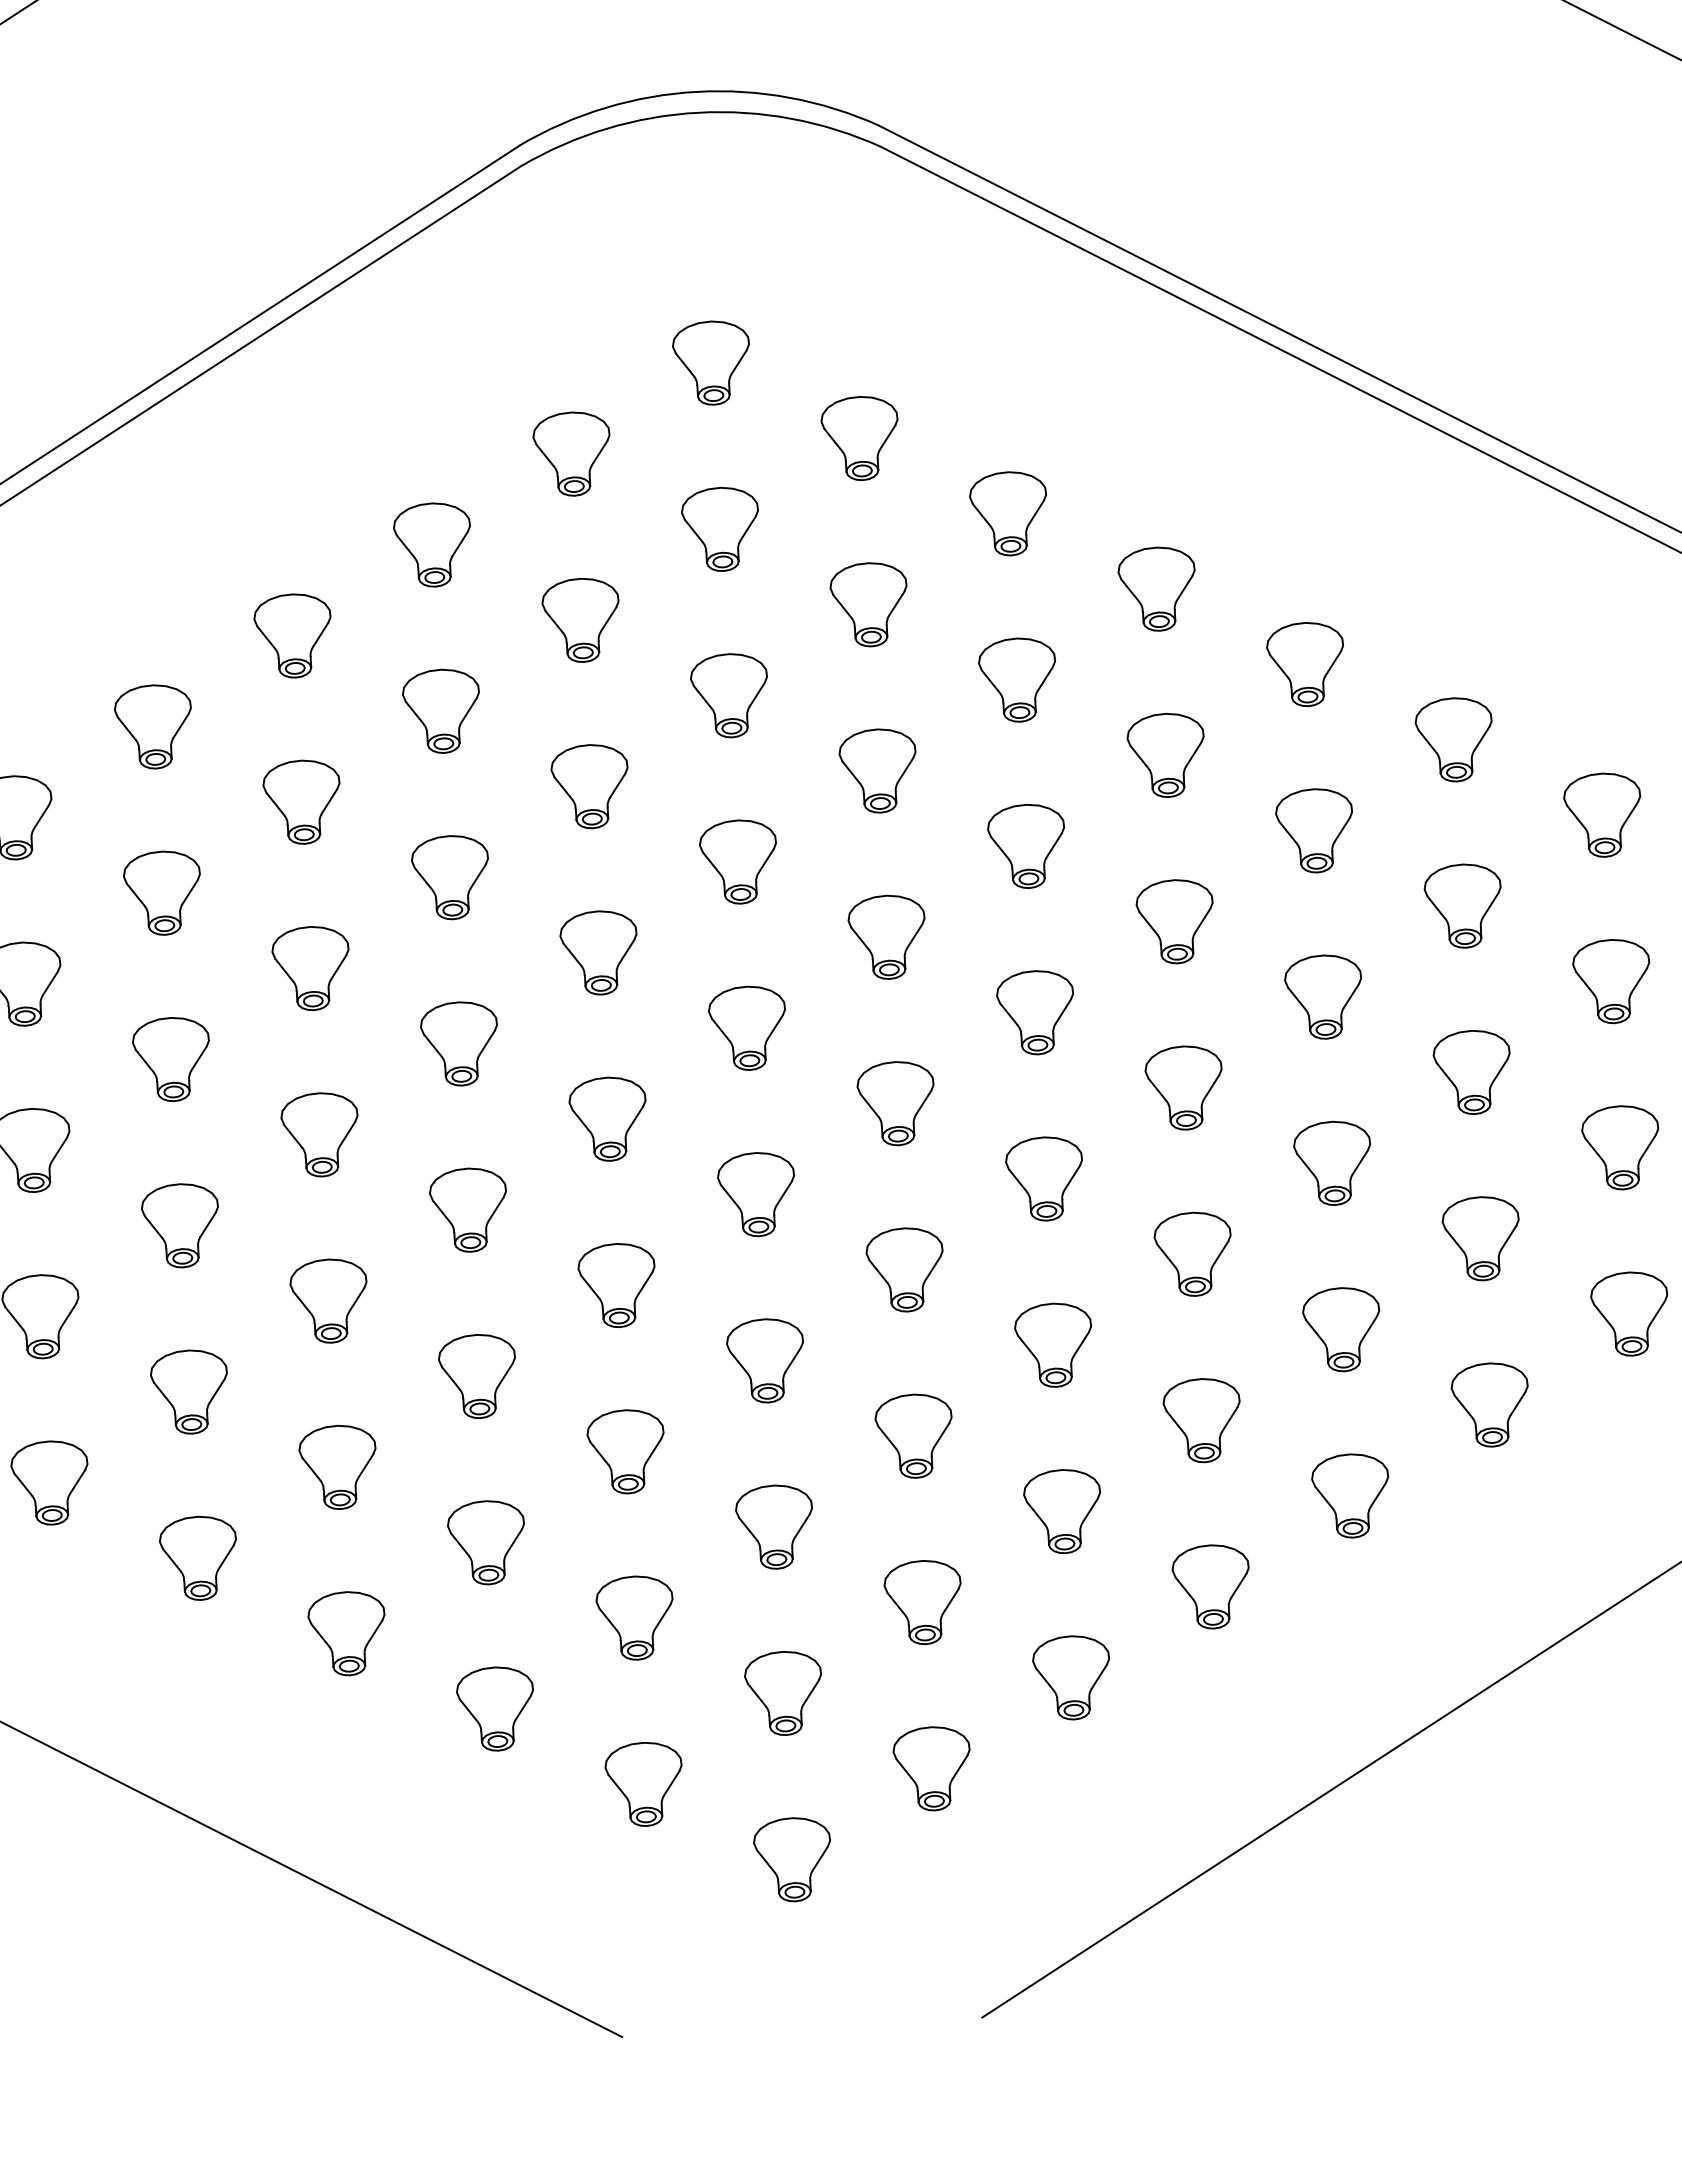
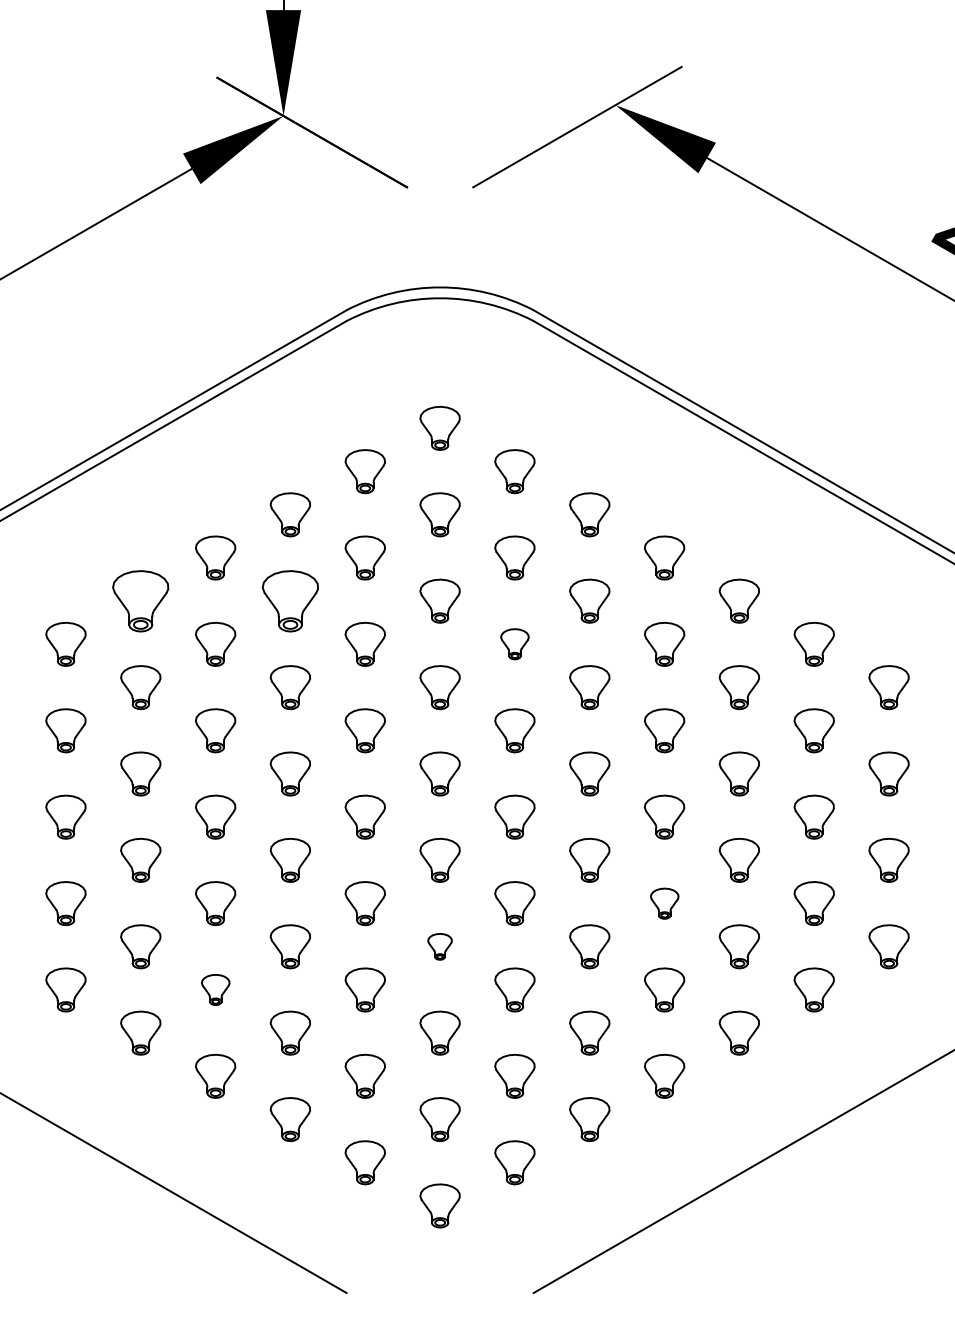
part: (441, 709) -> (290, 600), size x1.4
part: (153, 725) -> (140, 600), size x1.4
part: (877, 769) -> (514, 643), size x0.7
part: (1193, 1254) -> (664, 903), size x0.7
part: (764, 1360) -> (439, 946), size x0.6
part: (338, 1466) -> (215, 989), size x0.7

